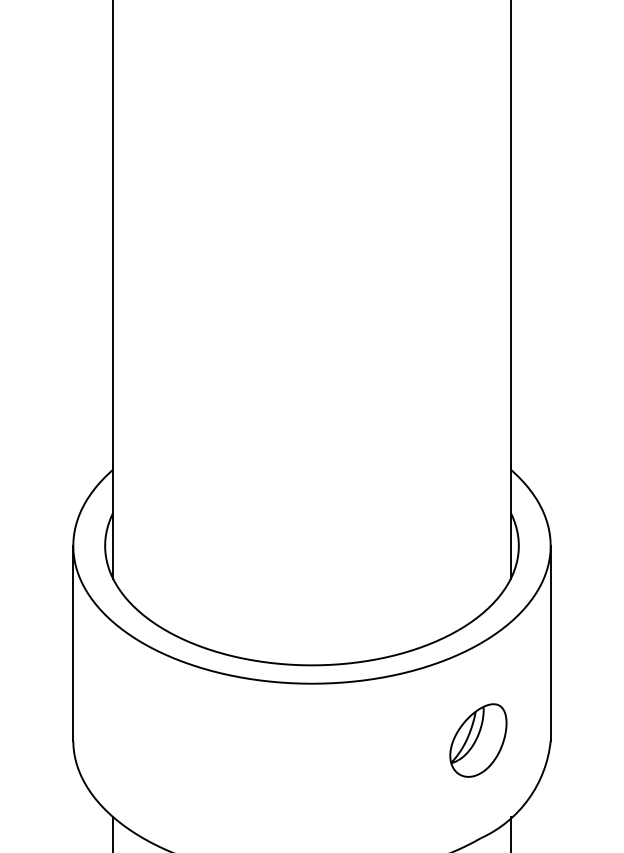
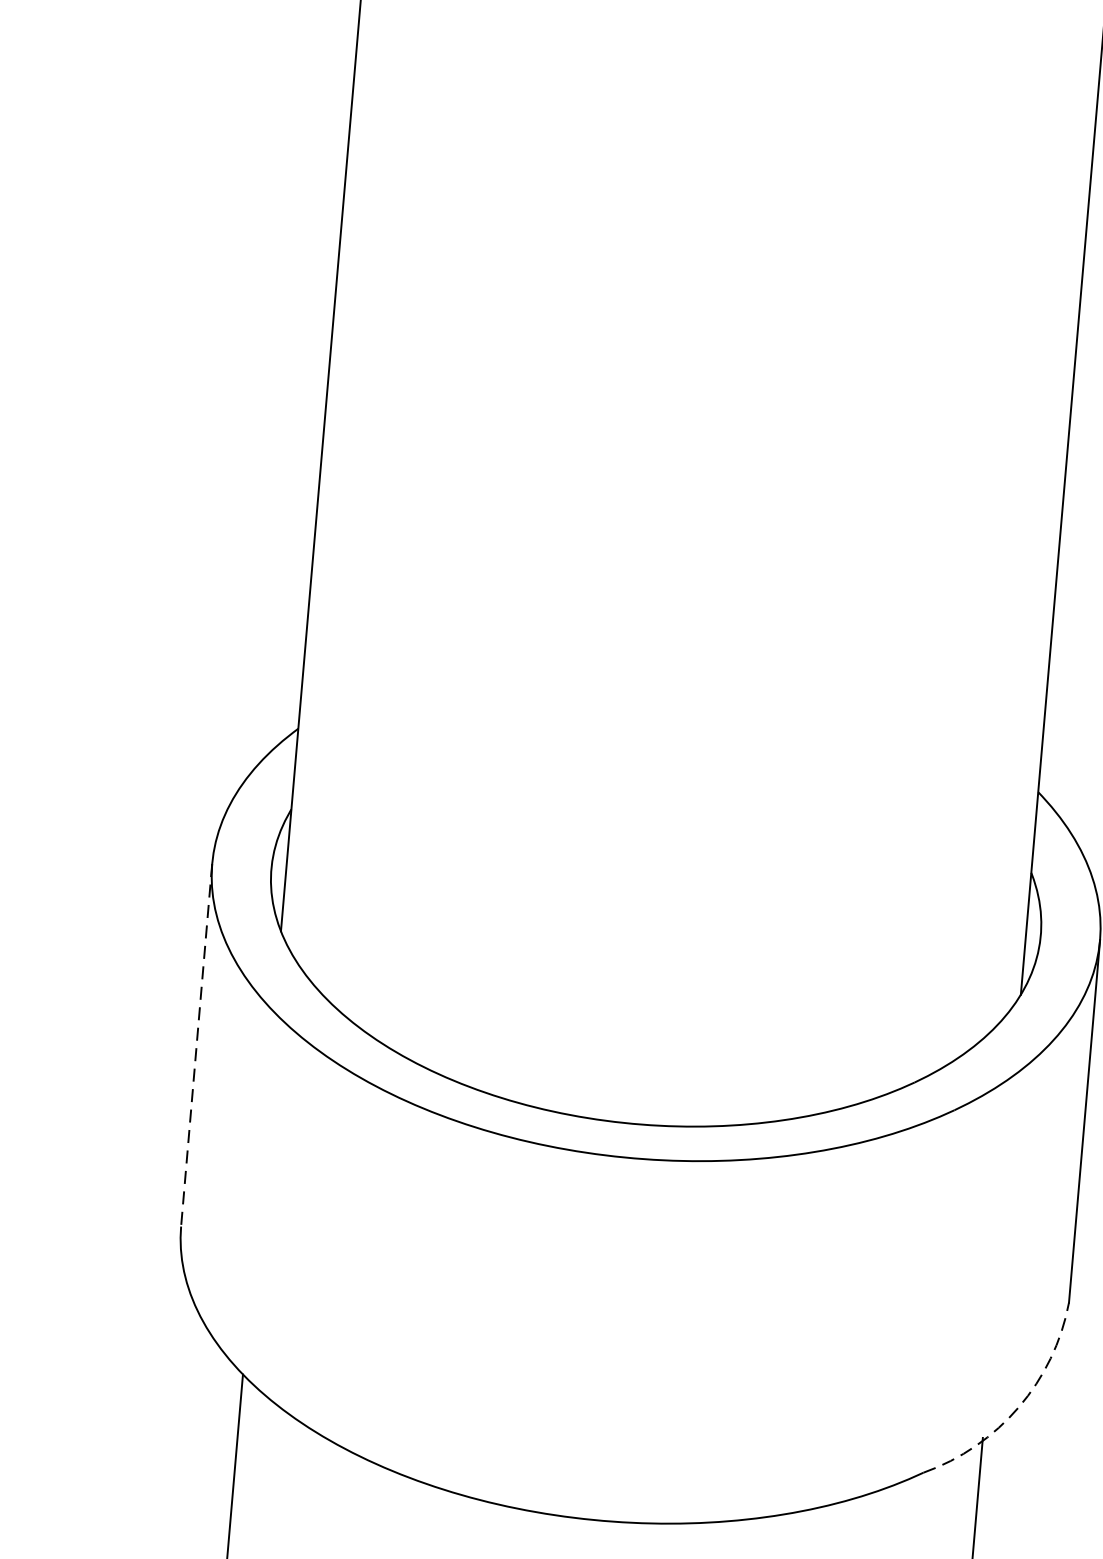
line: (73, 643) -> (197, 1045), solid -> dashed
part: (478, 740) -> (934, 1290), removed
arc: (528, 798) -> (1018, 1406), solid -> dashed

